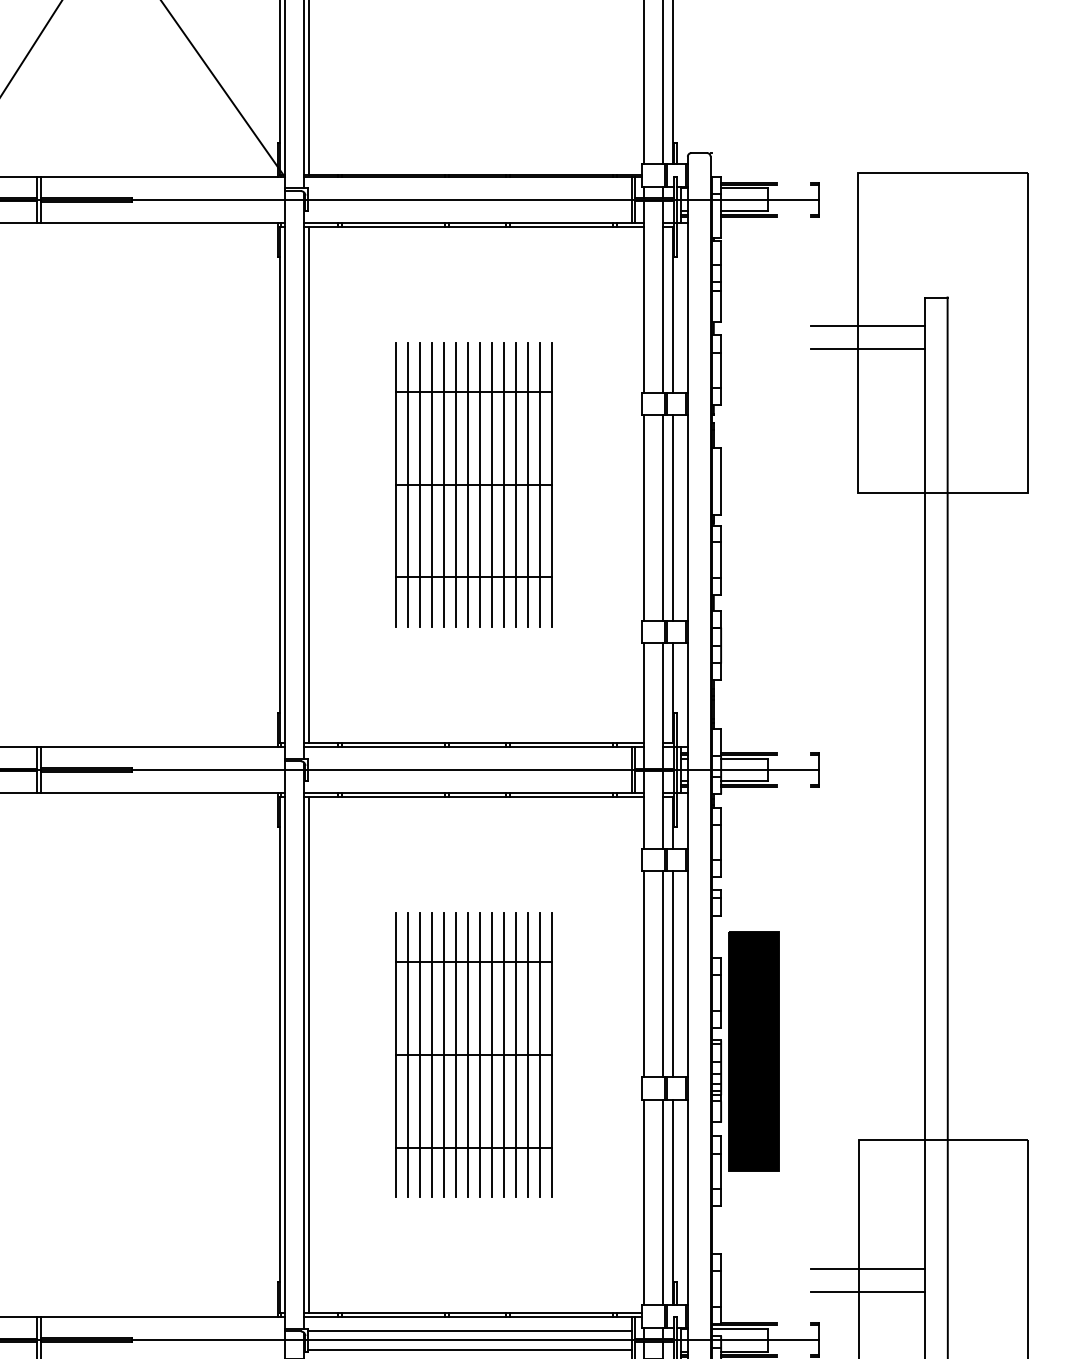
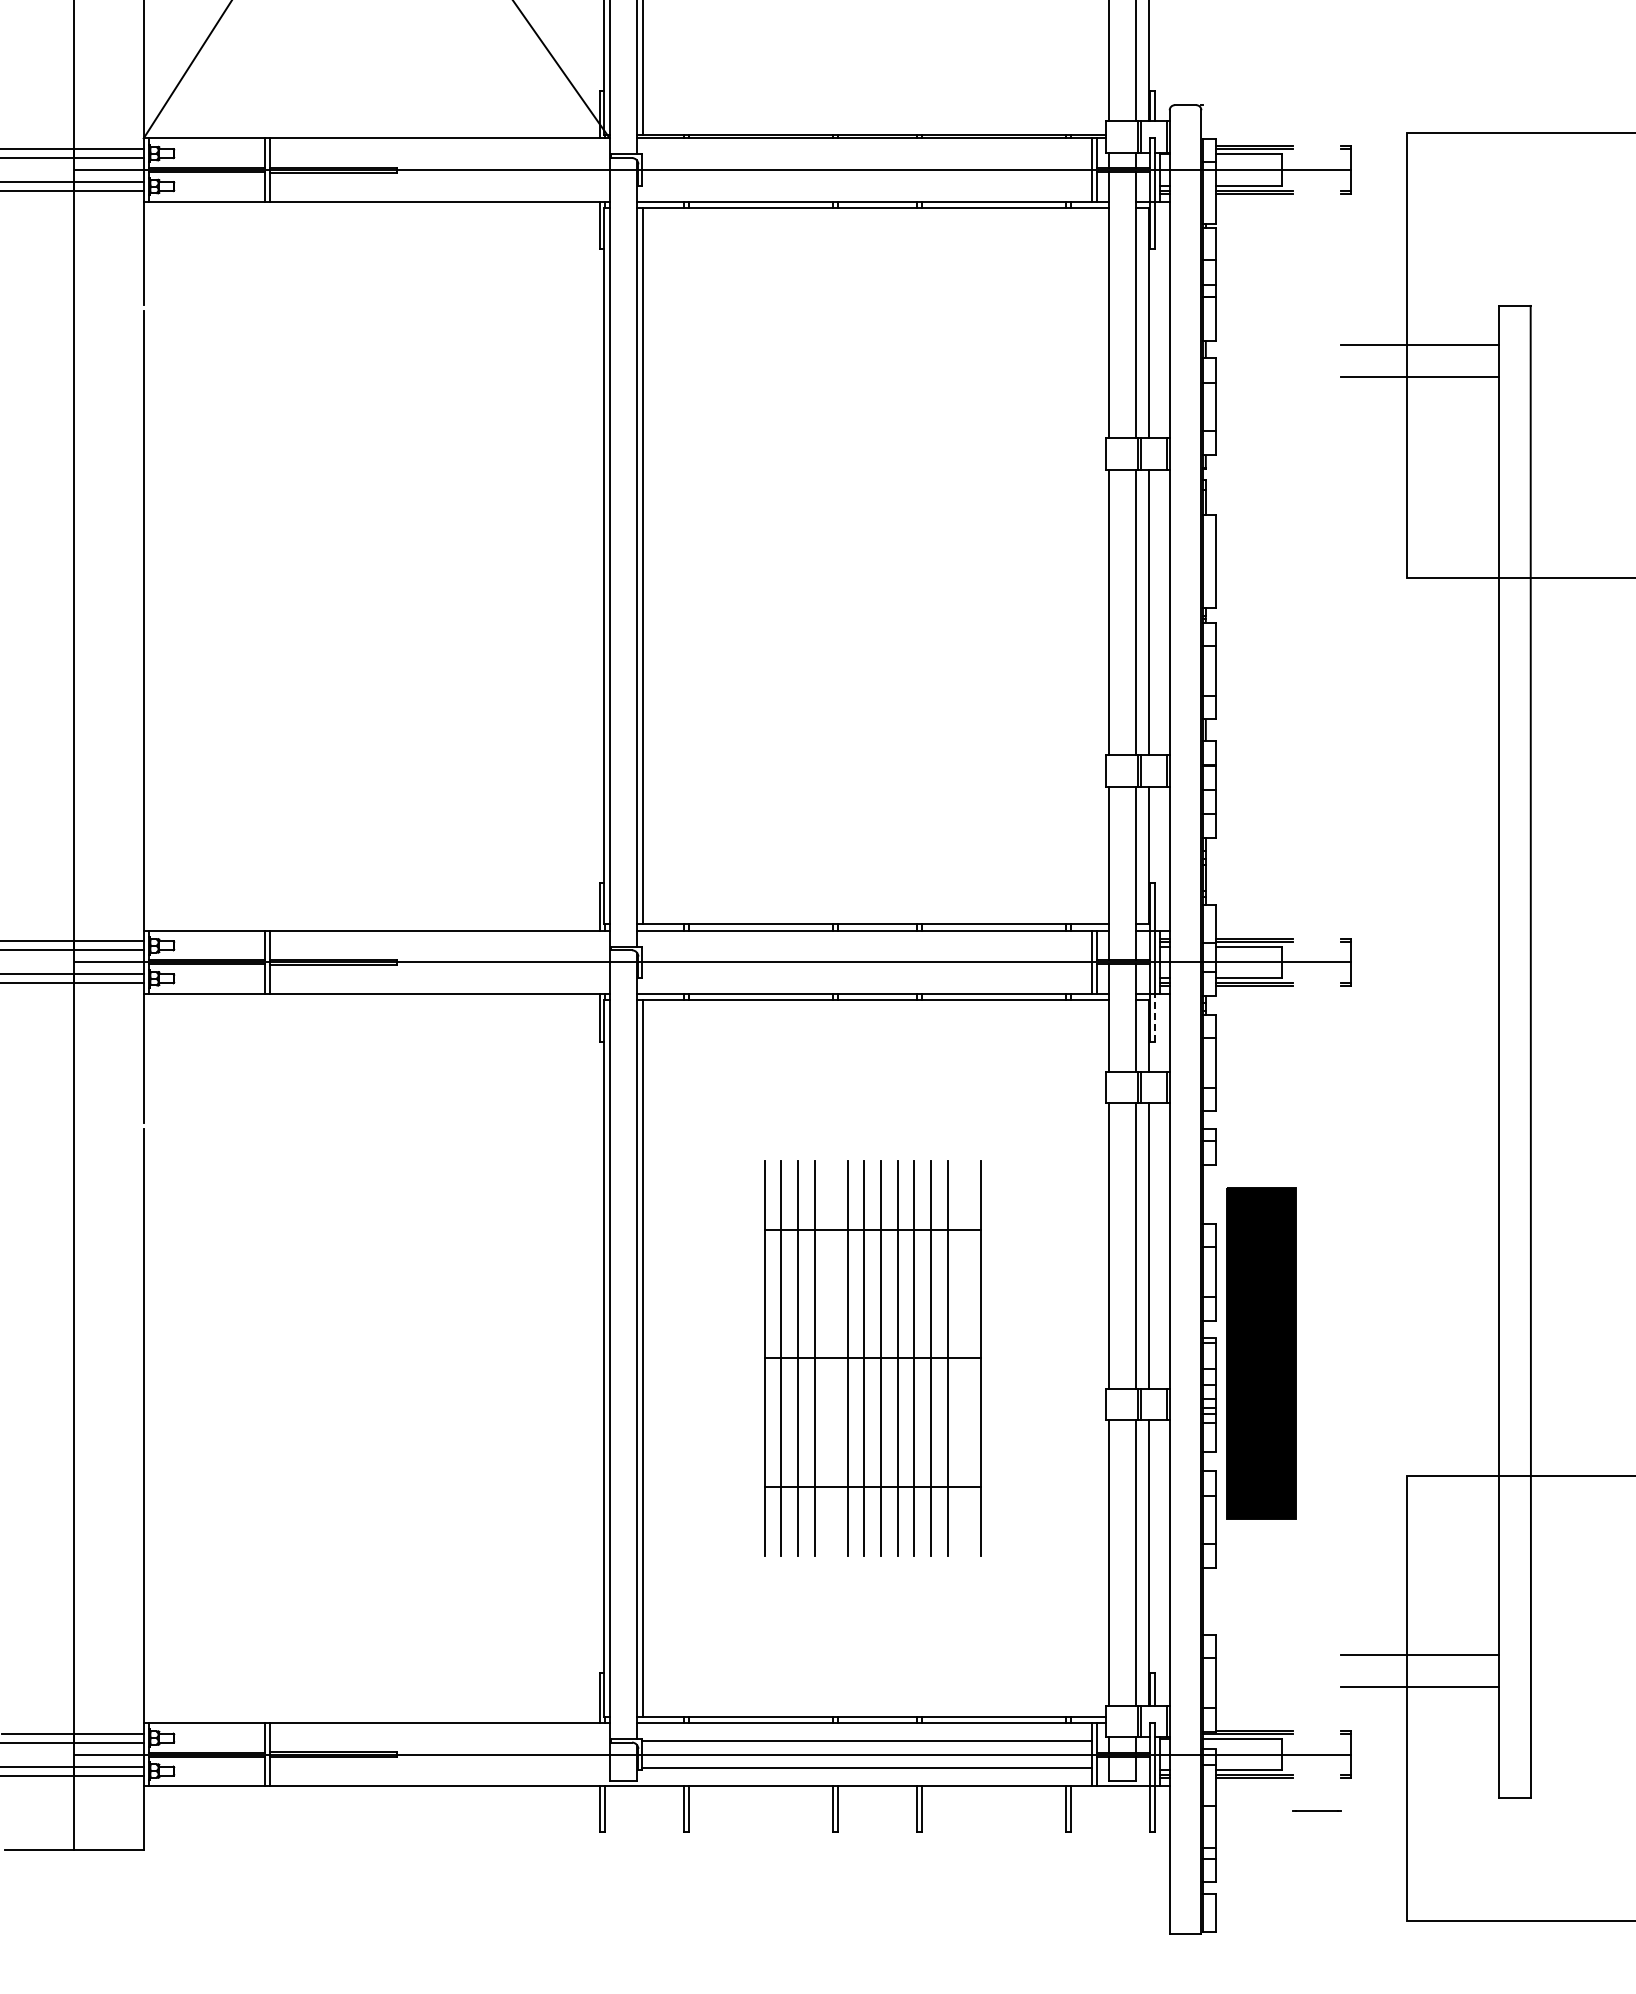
part: (473, 484) -> (872, 565), removed
line: (676, 809) -> (1154, 1017), solid -> dashed
line: (444, 1055) -> (831, 1358), removed
line: (540, 1055) -> (964, 1358), removed

